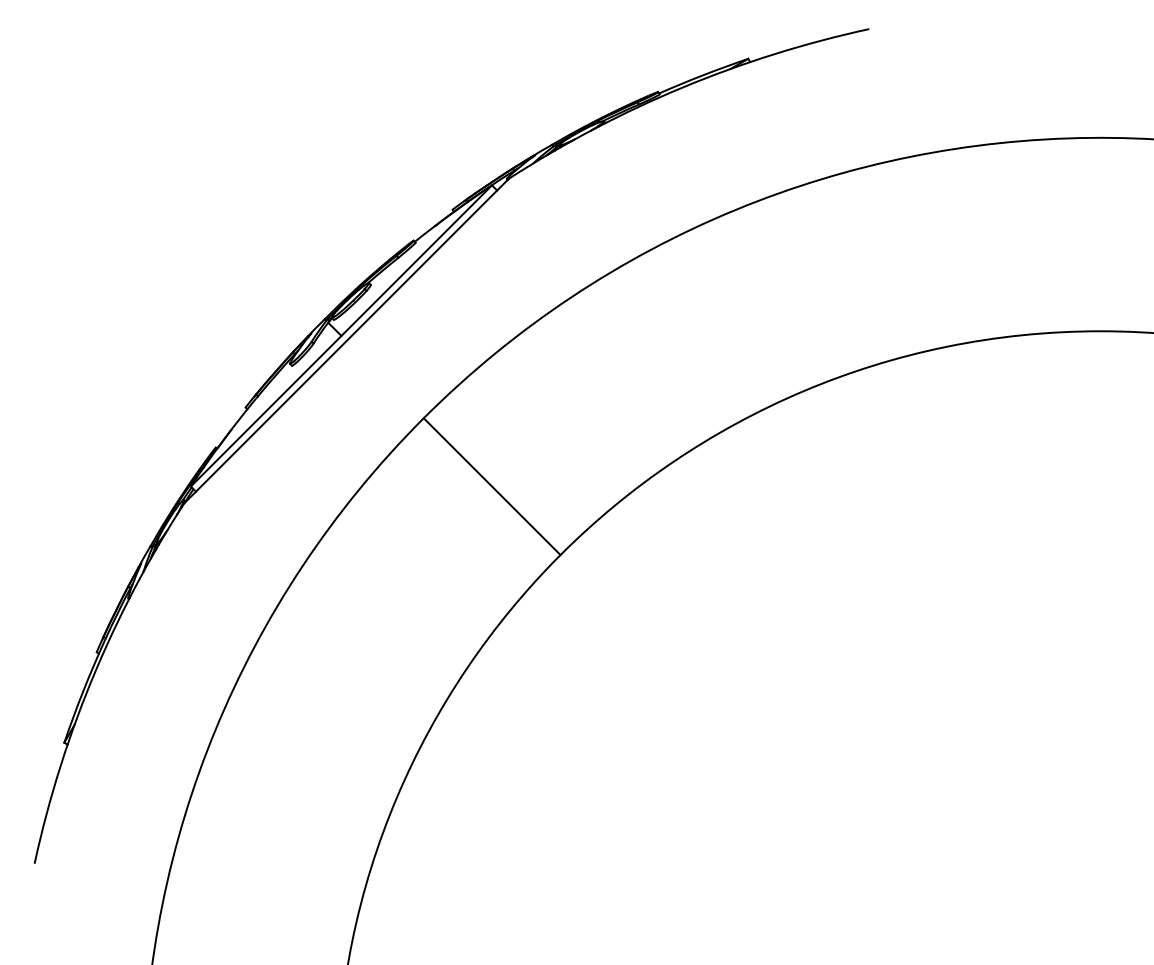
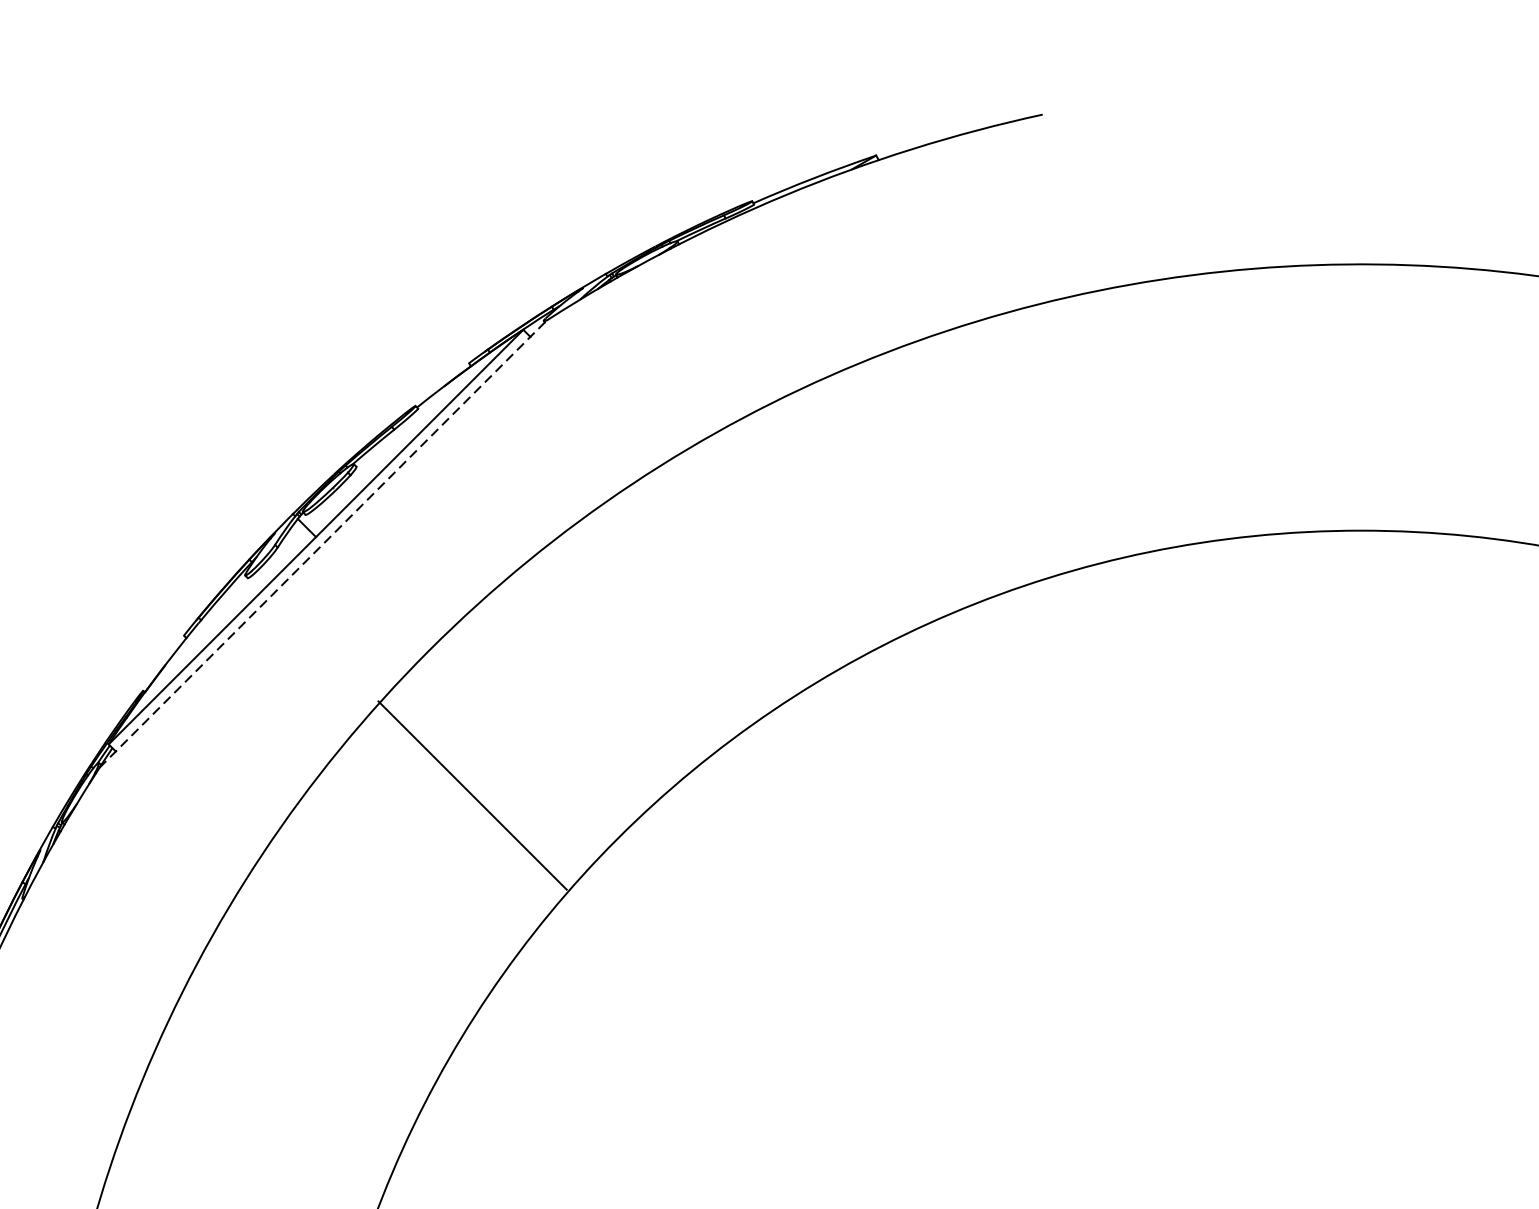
line: (346, 341) -> (322, 544), solid -> dashed
line: (491, 486) -> (471, 795), moved

